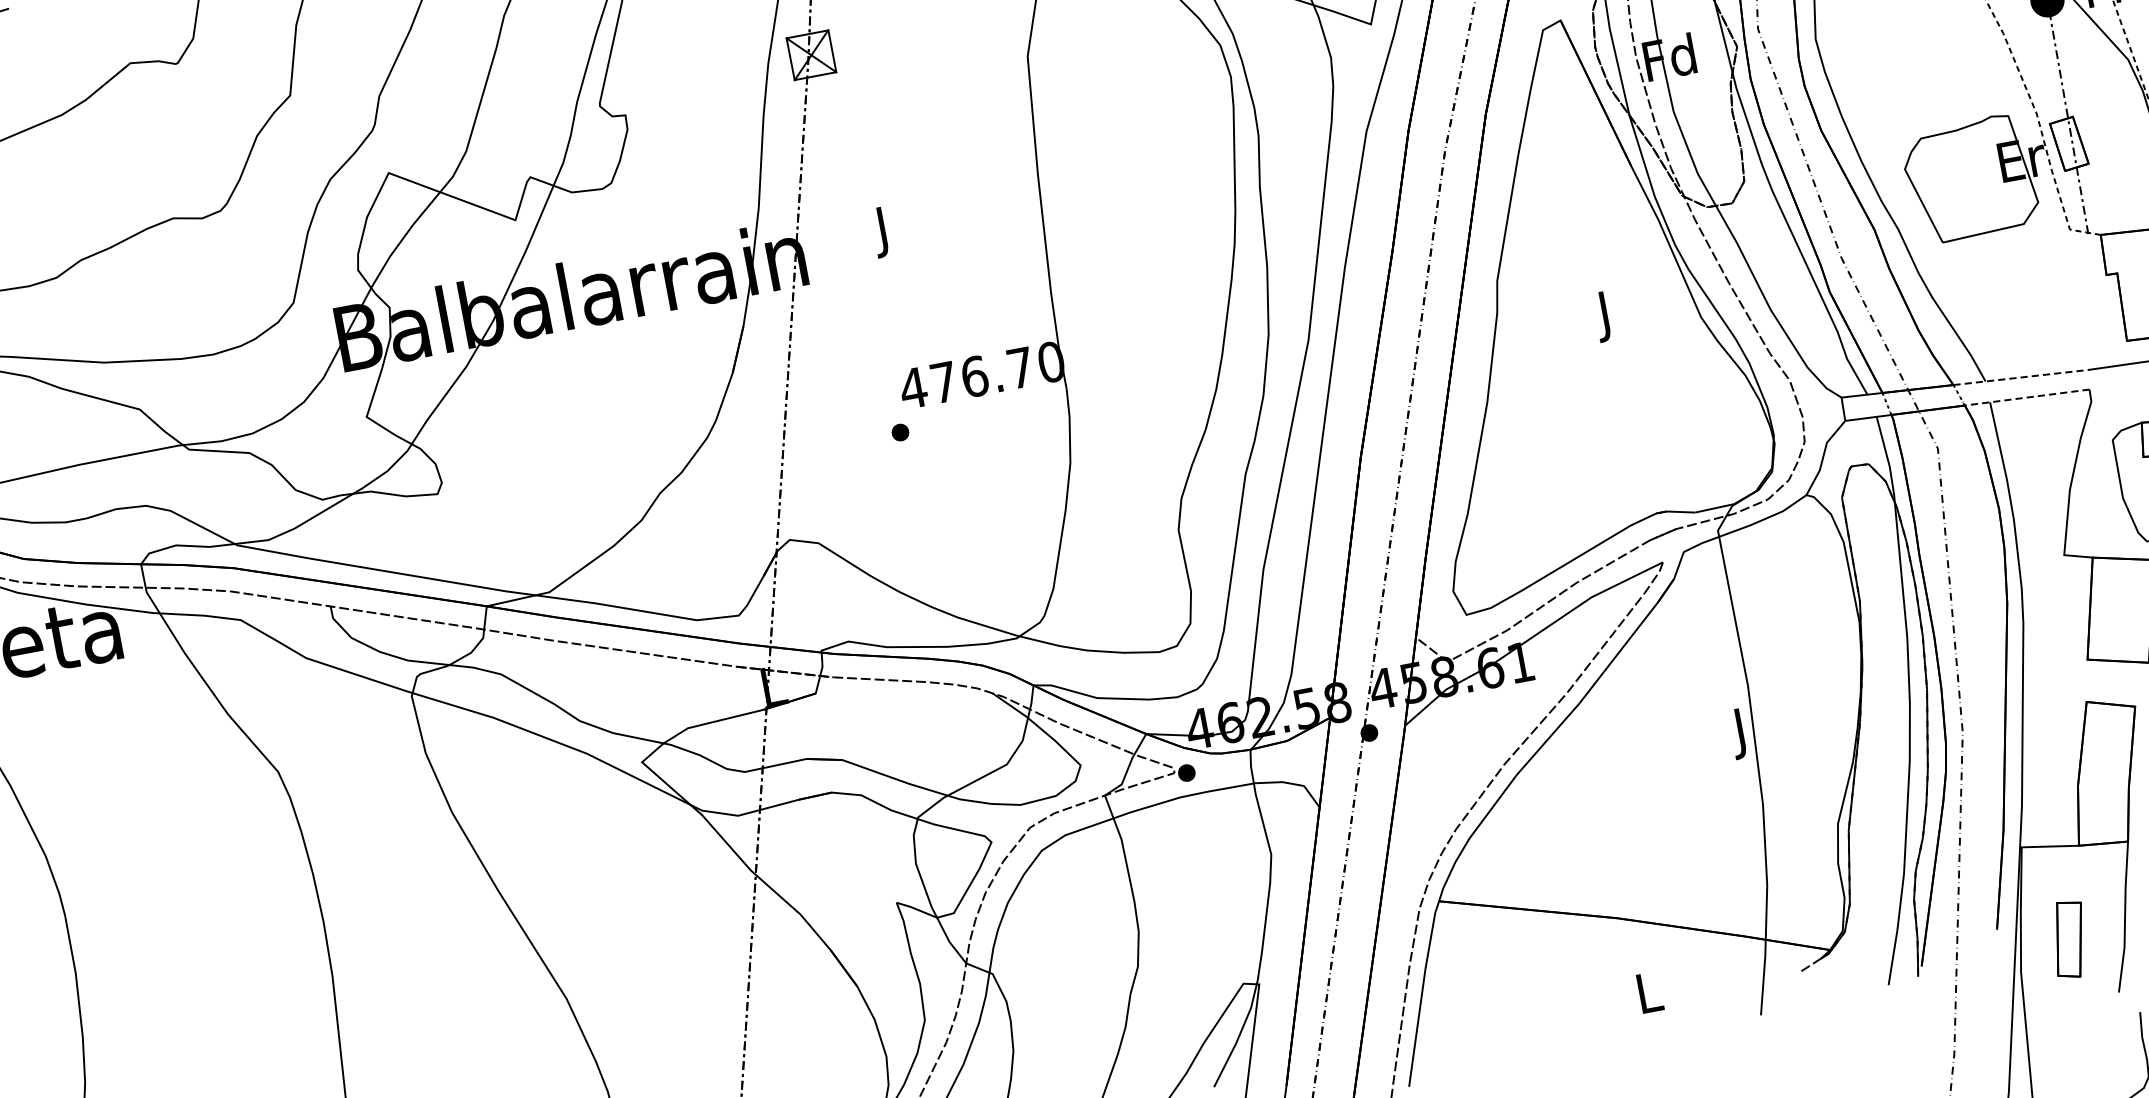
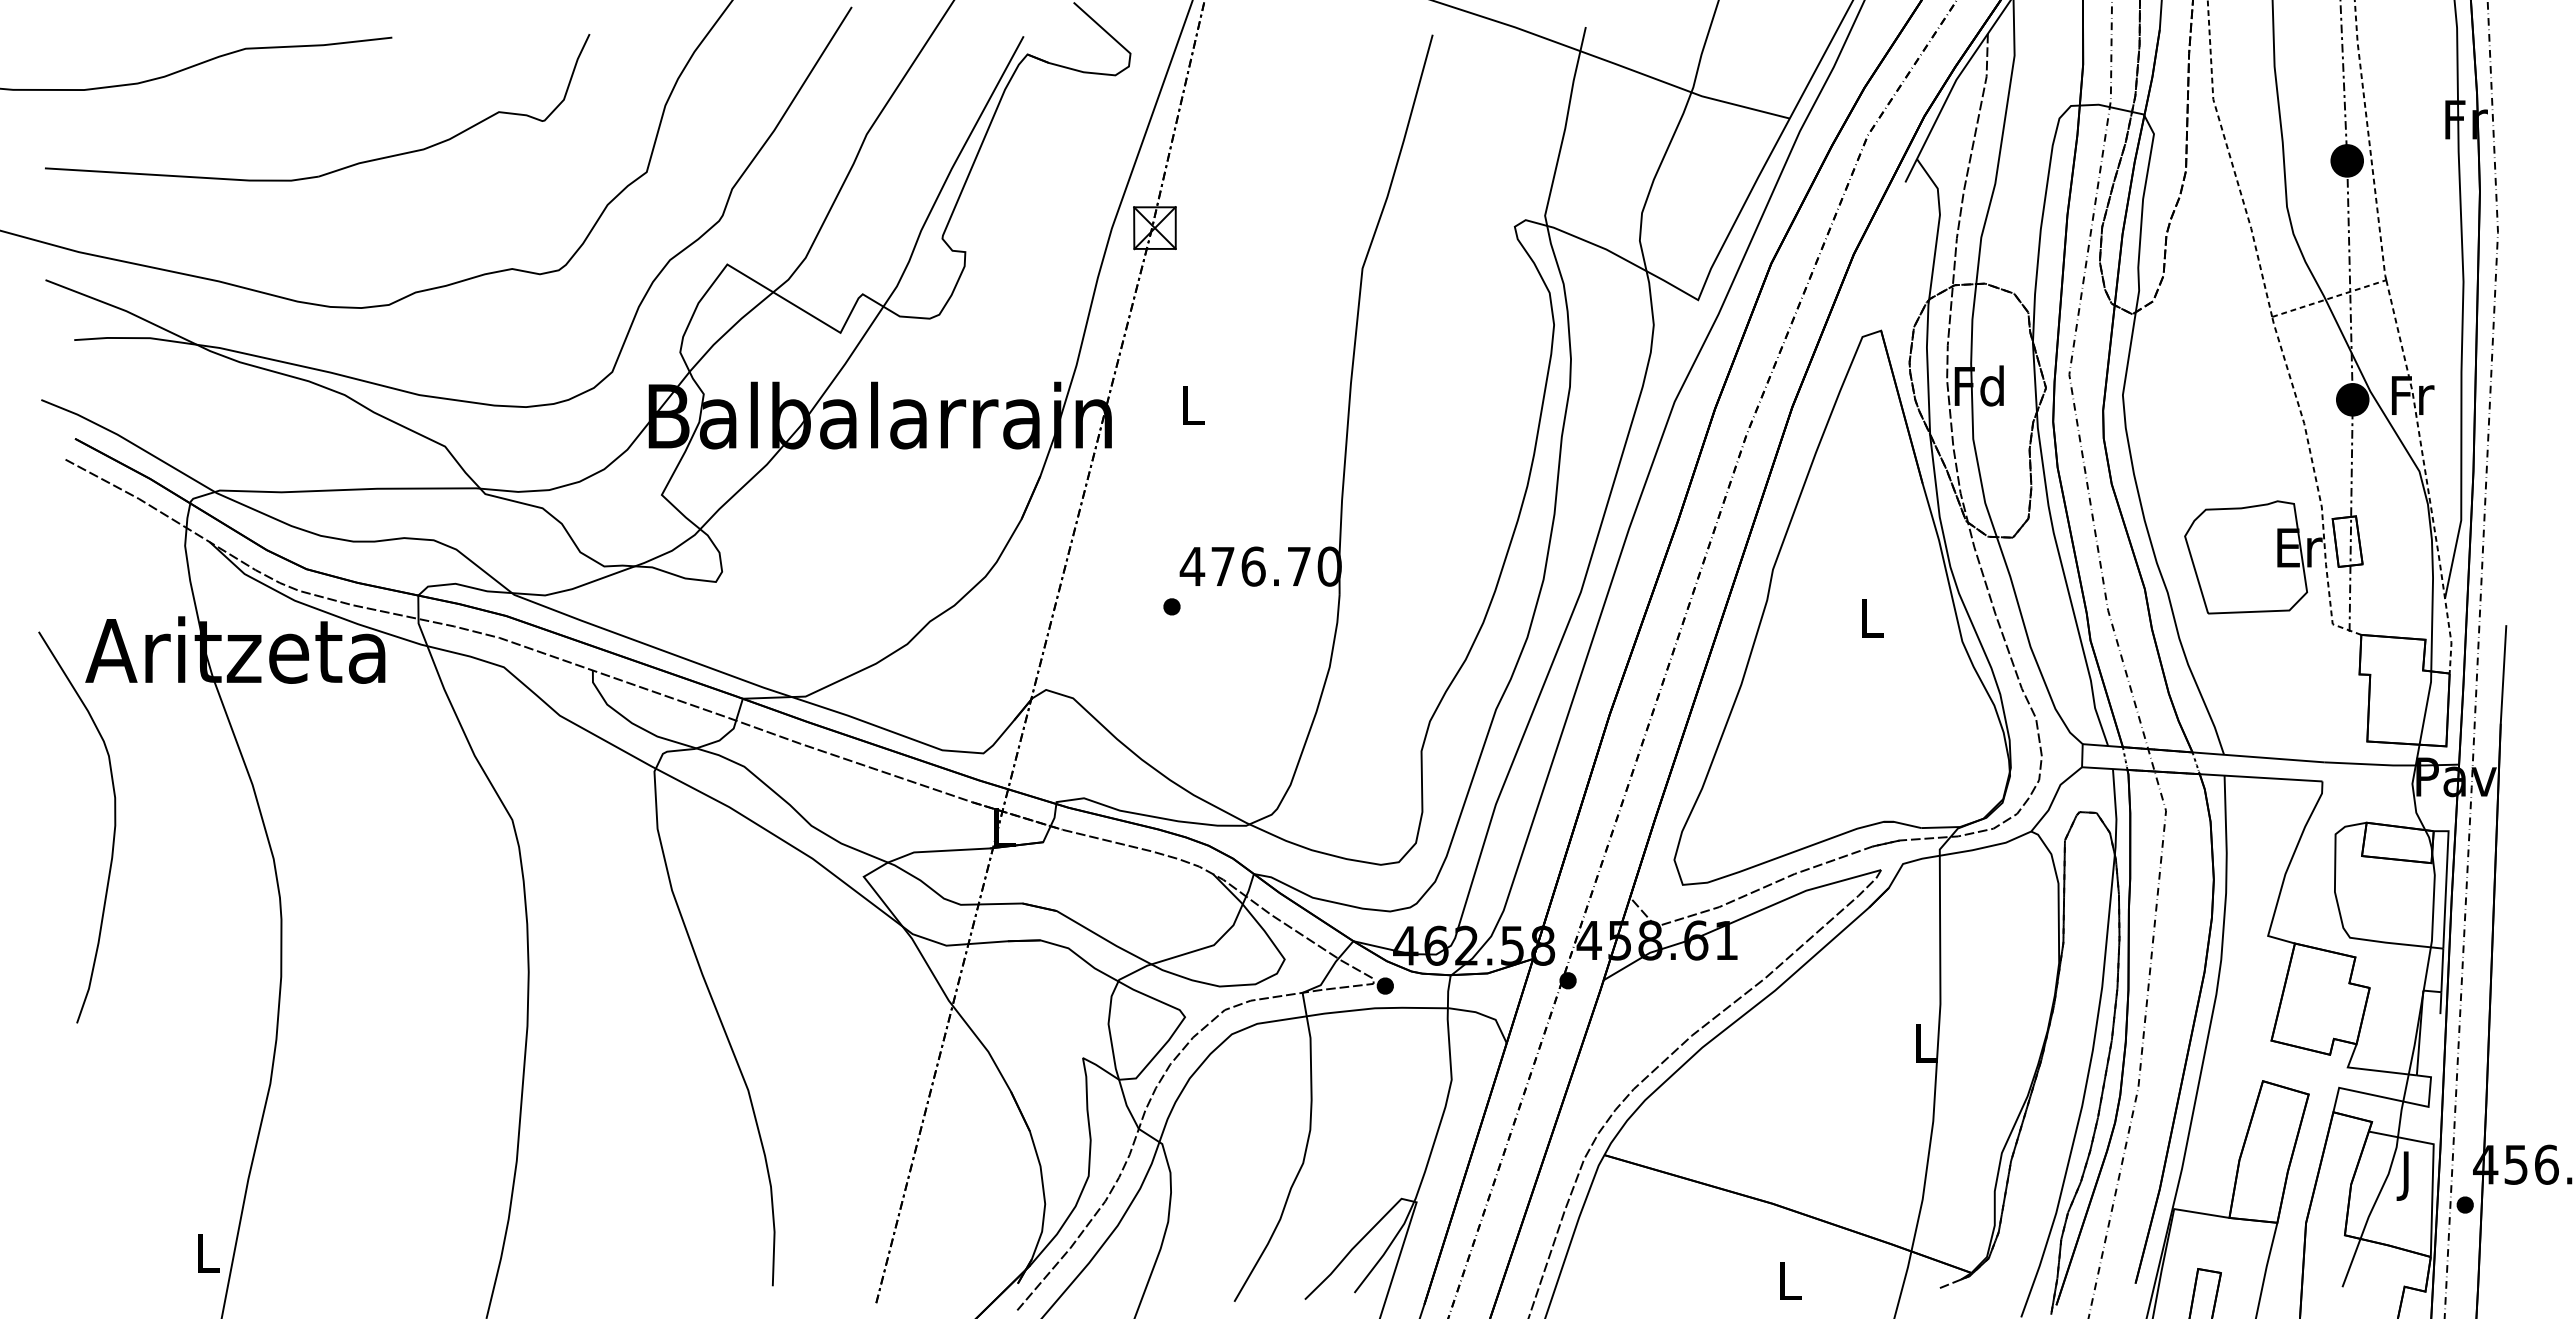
text: (884, 231) -> (1193, 410), J -> L
text: (1607, 316) -> (1872, 623), J -> L
line: (2020, 377) -> (2258, 757), dashed -> solid
line: (2026, 397) -> (2260, 777), dashed -> solid
text: (1742, 733) -> (1926, 1048), J -> L

